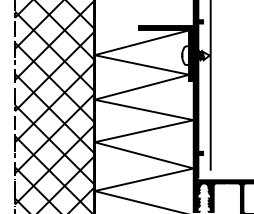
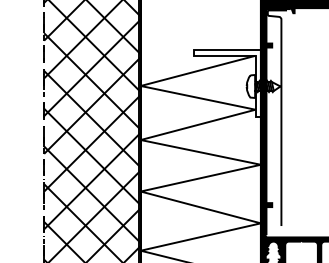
fill: (166, 53) -> (227, 83), removed

